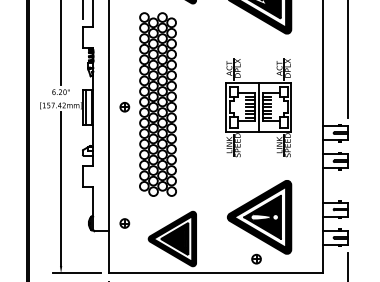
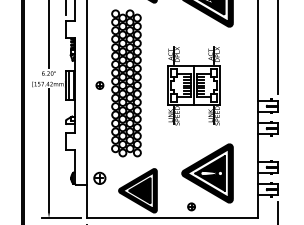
part: (258, 107) -> (193, 85), moved
part: (124, 223) -> (99, 178), size x1.6
part: (256, 258) -> (191, 206), moved

